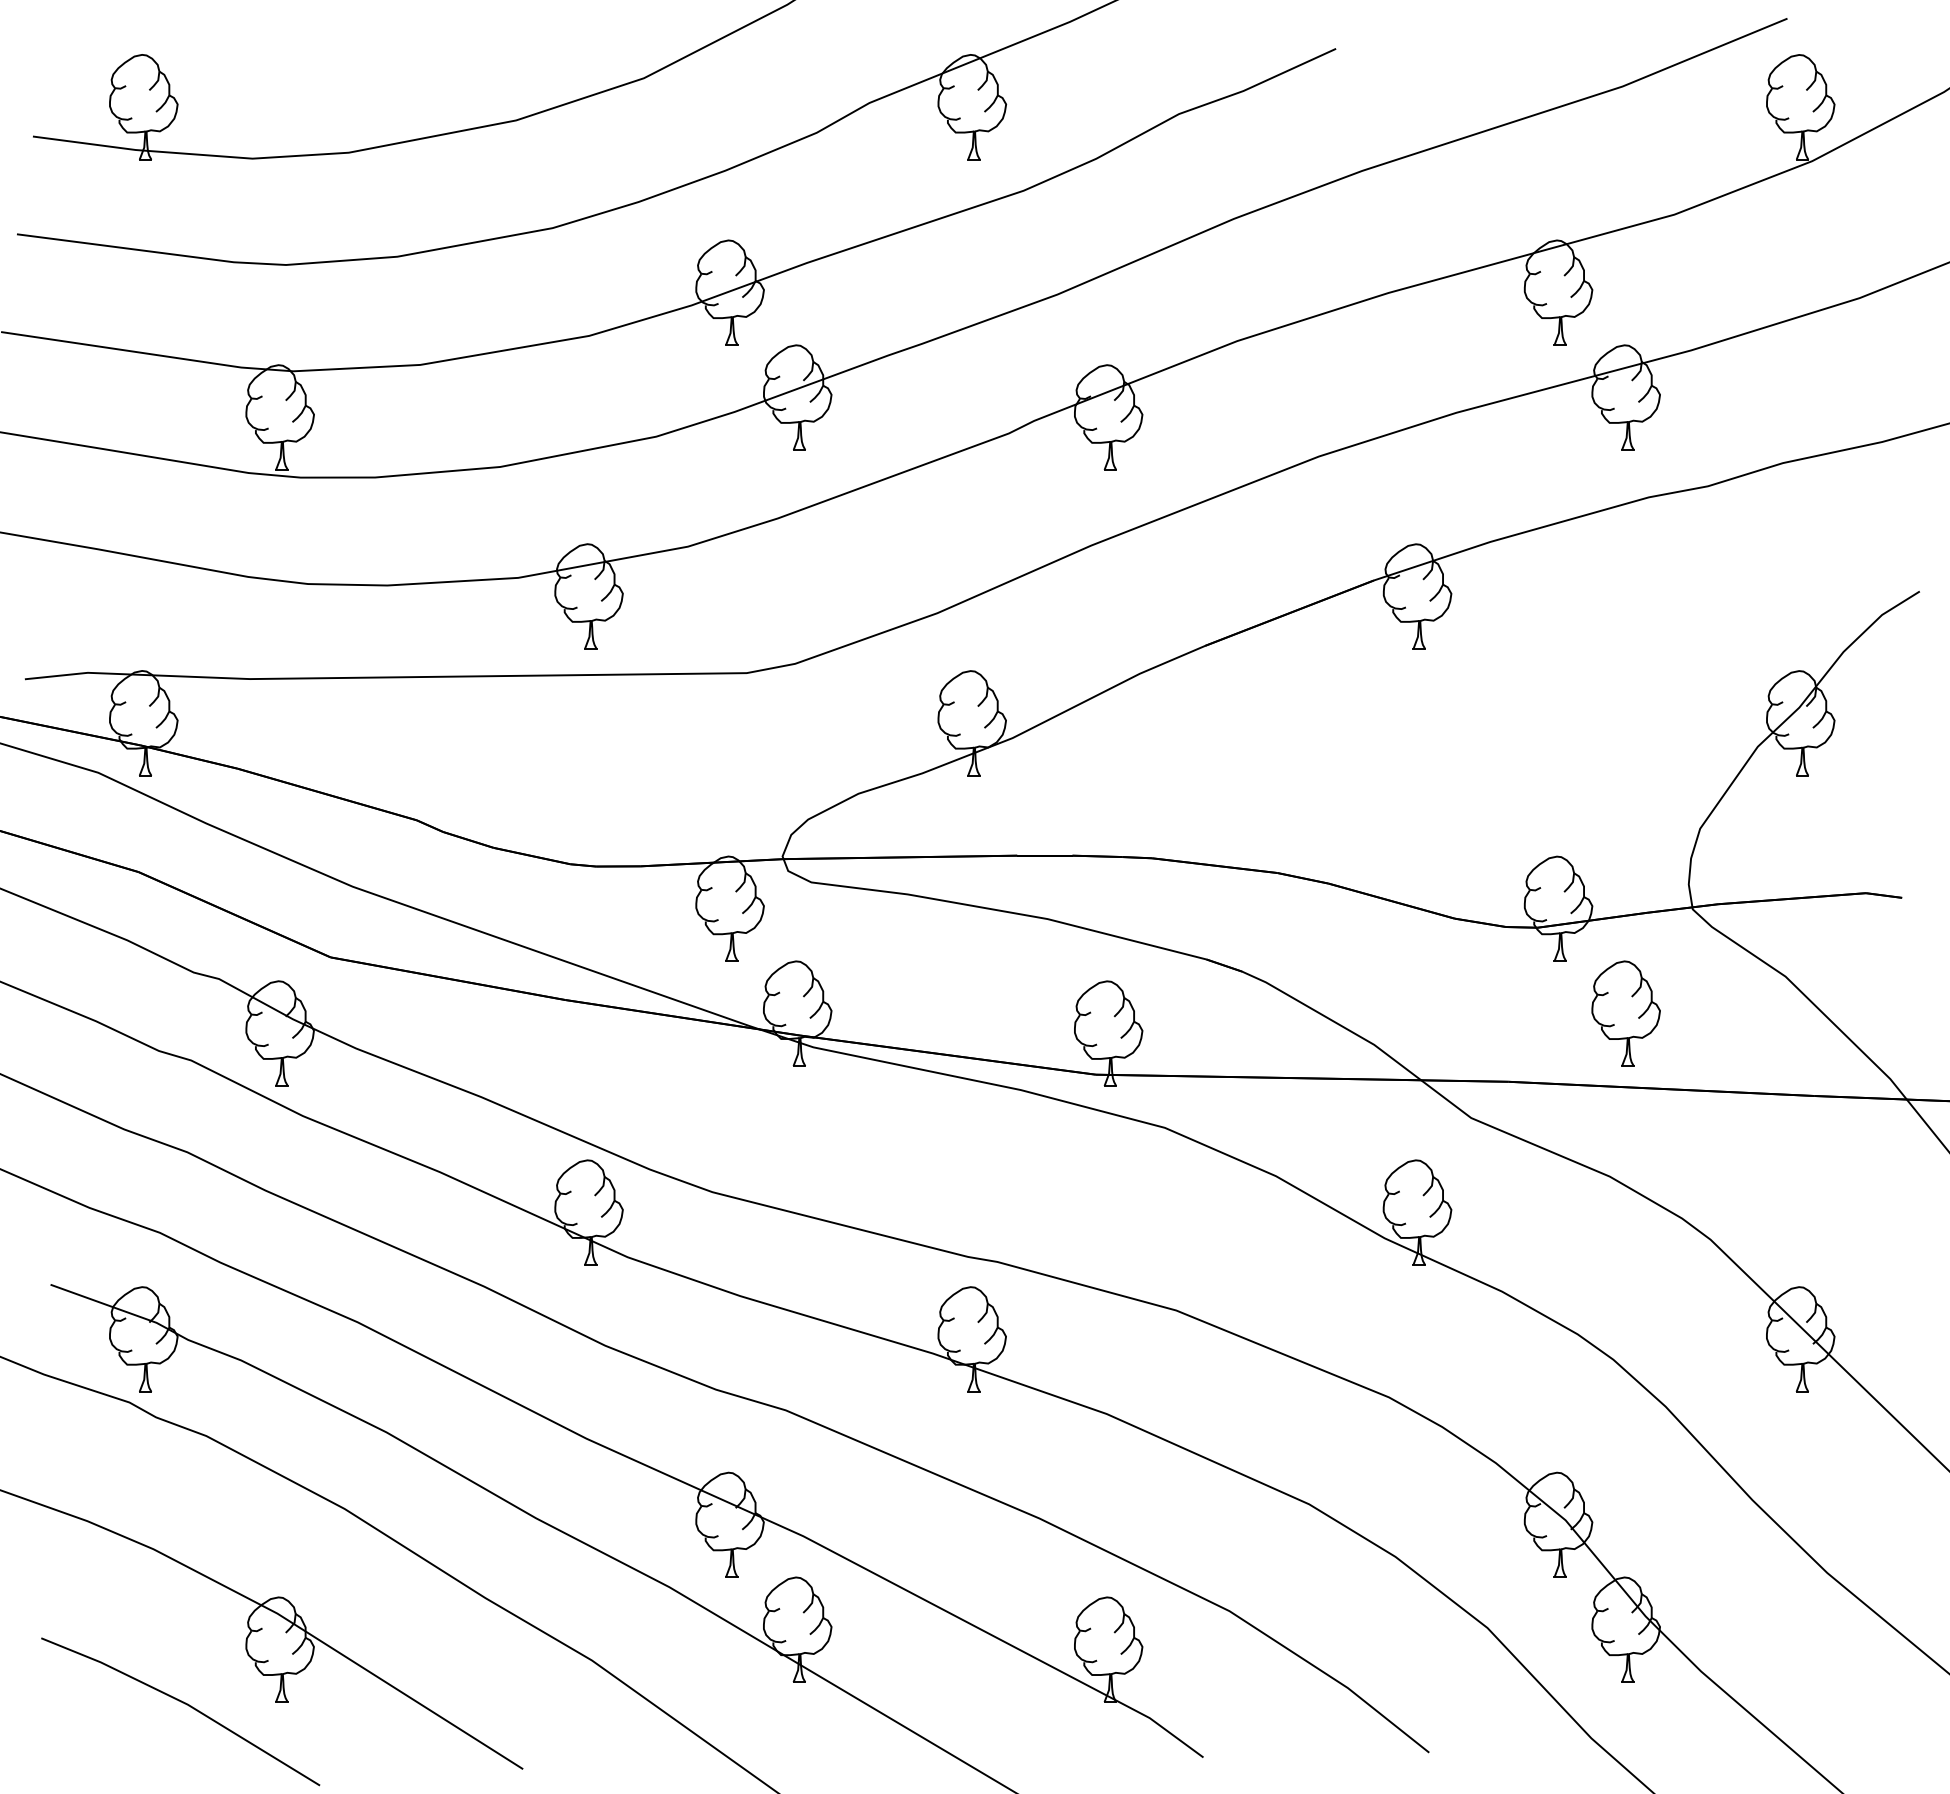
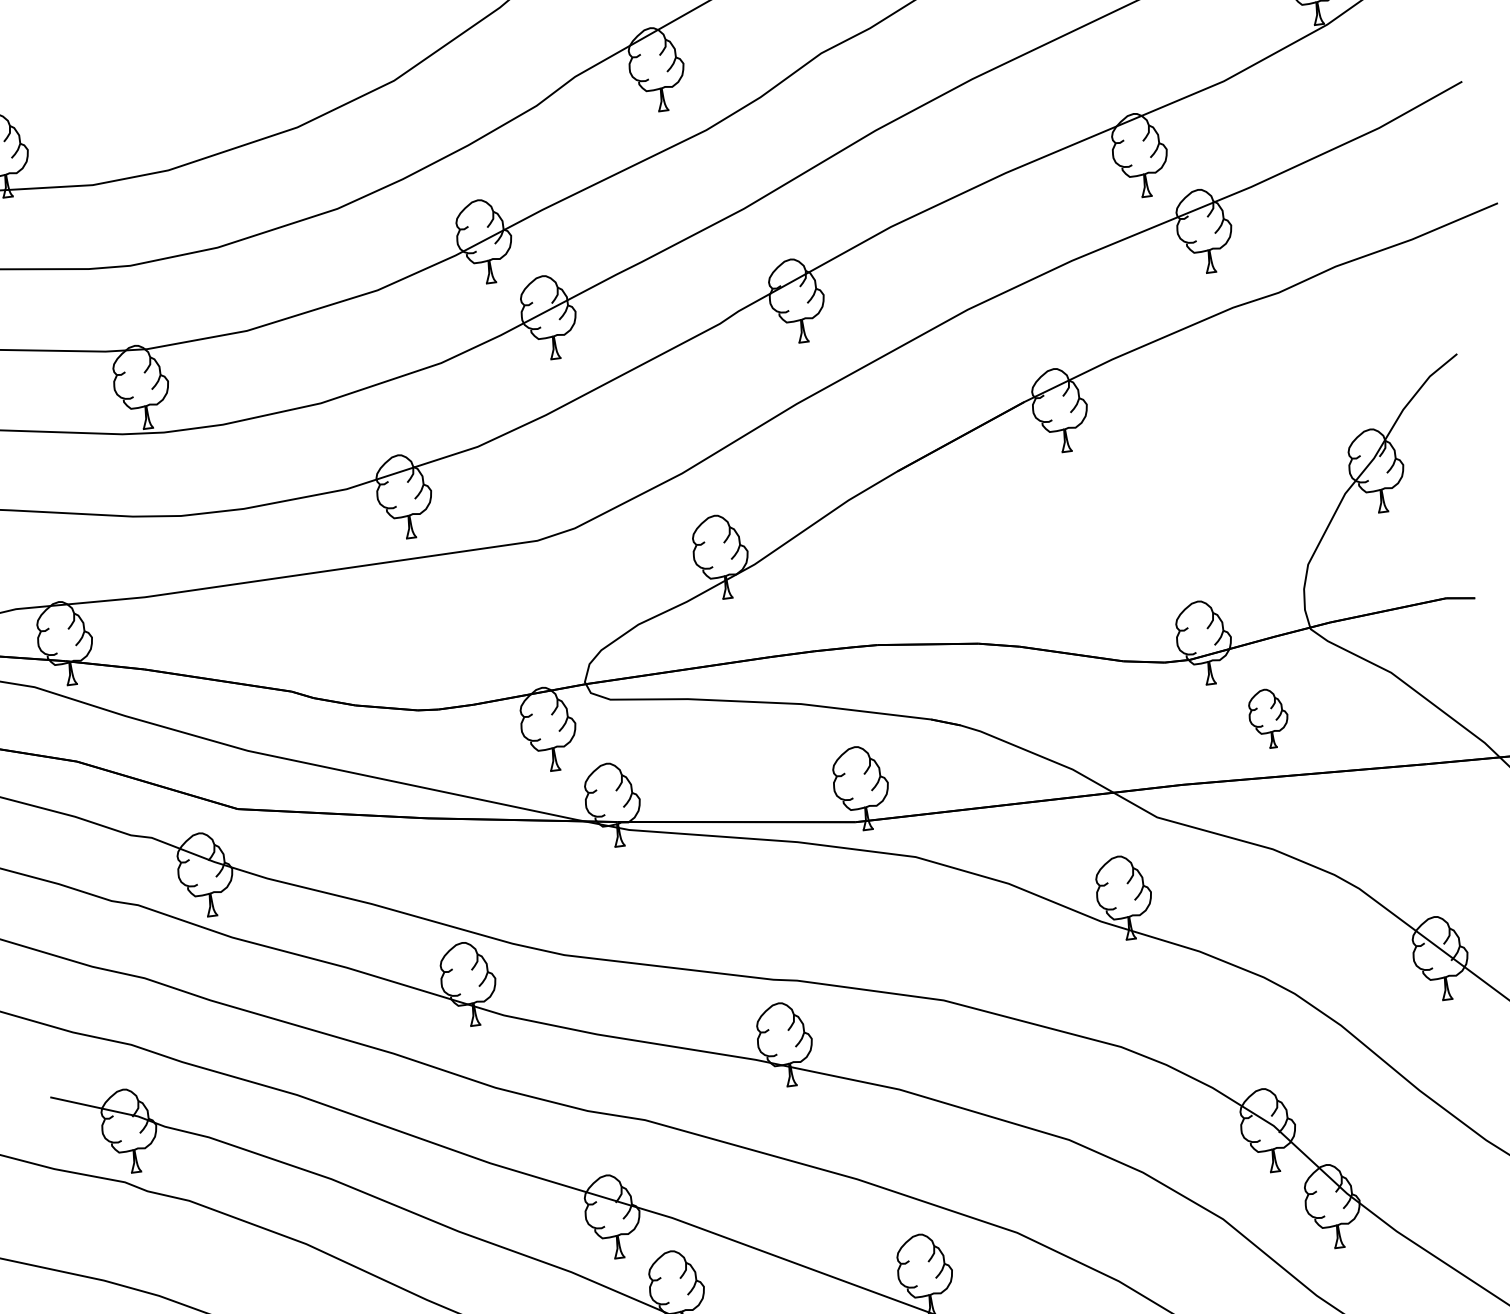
part: (1625, 1013) -> (1268, 718), size x0.7

